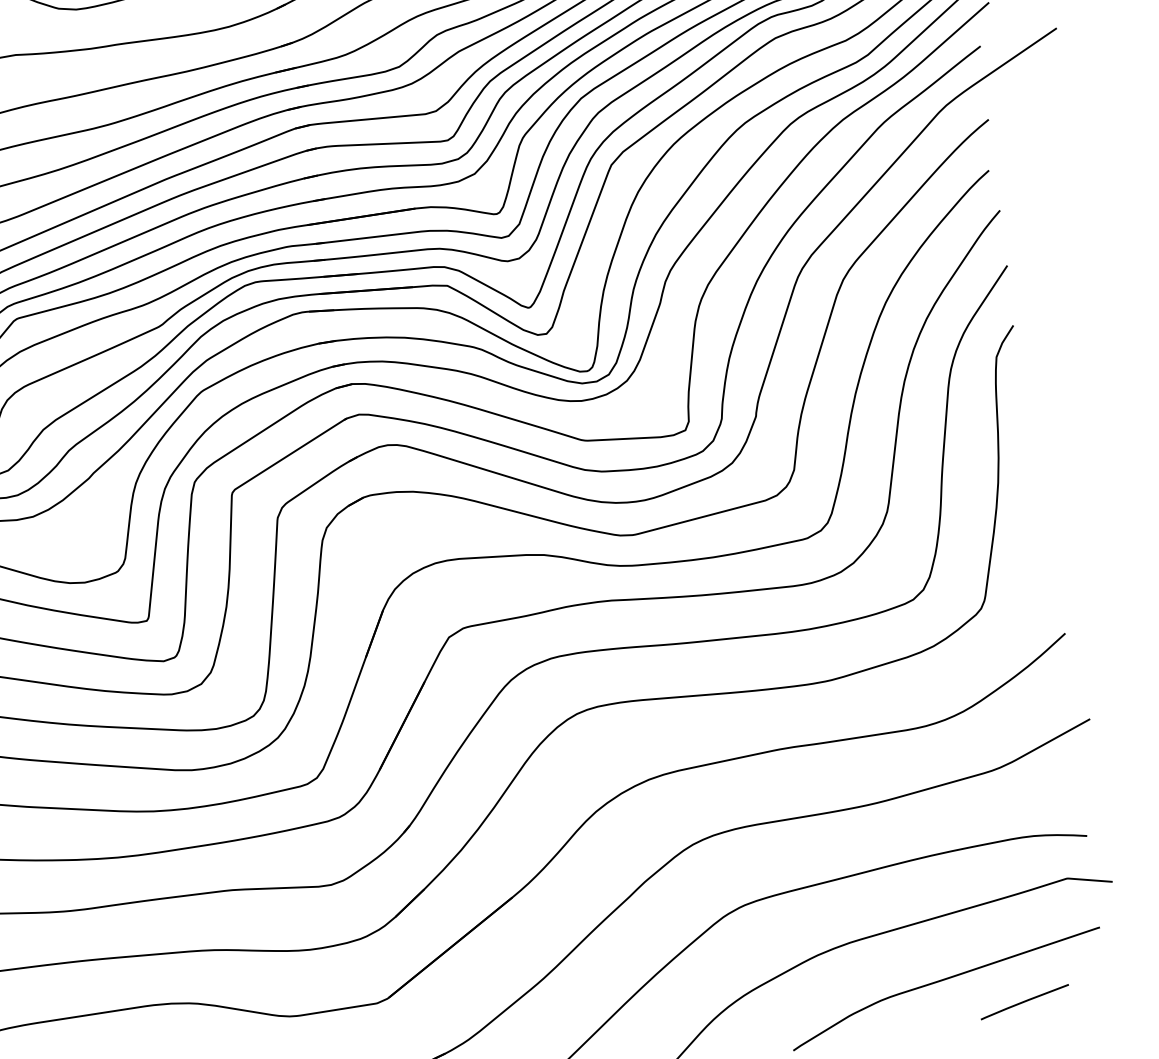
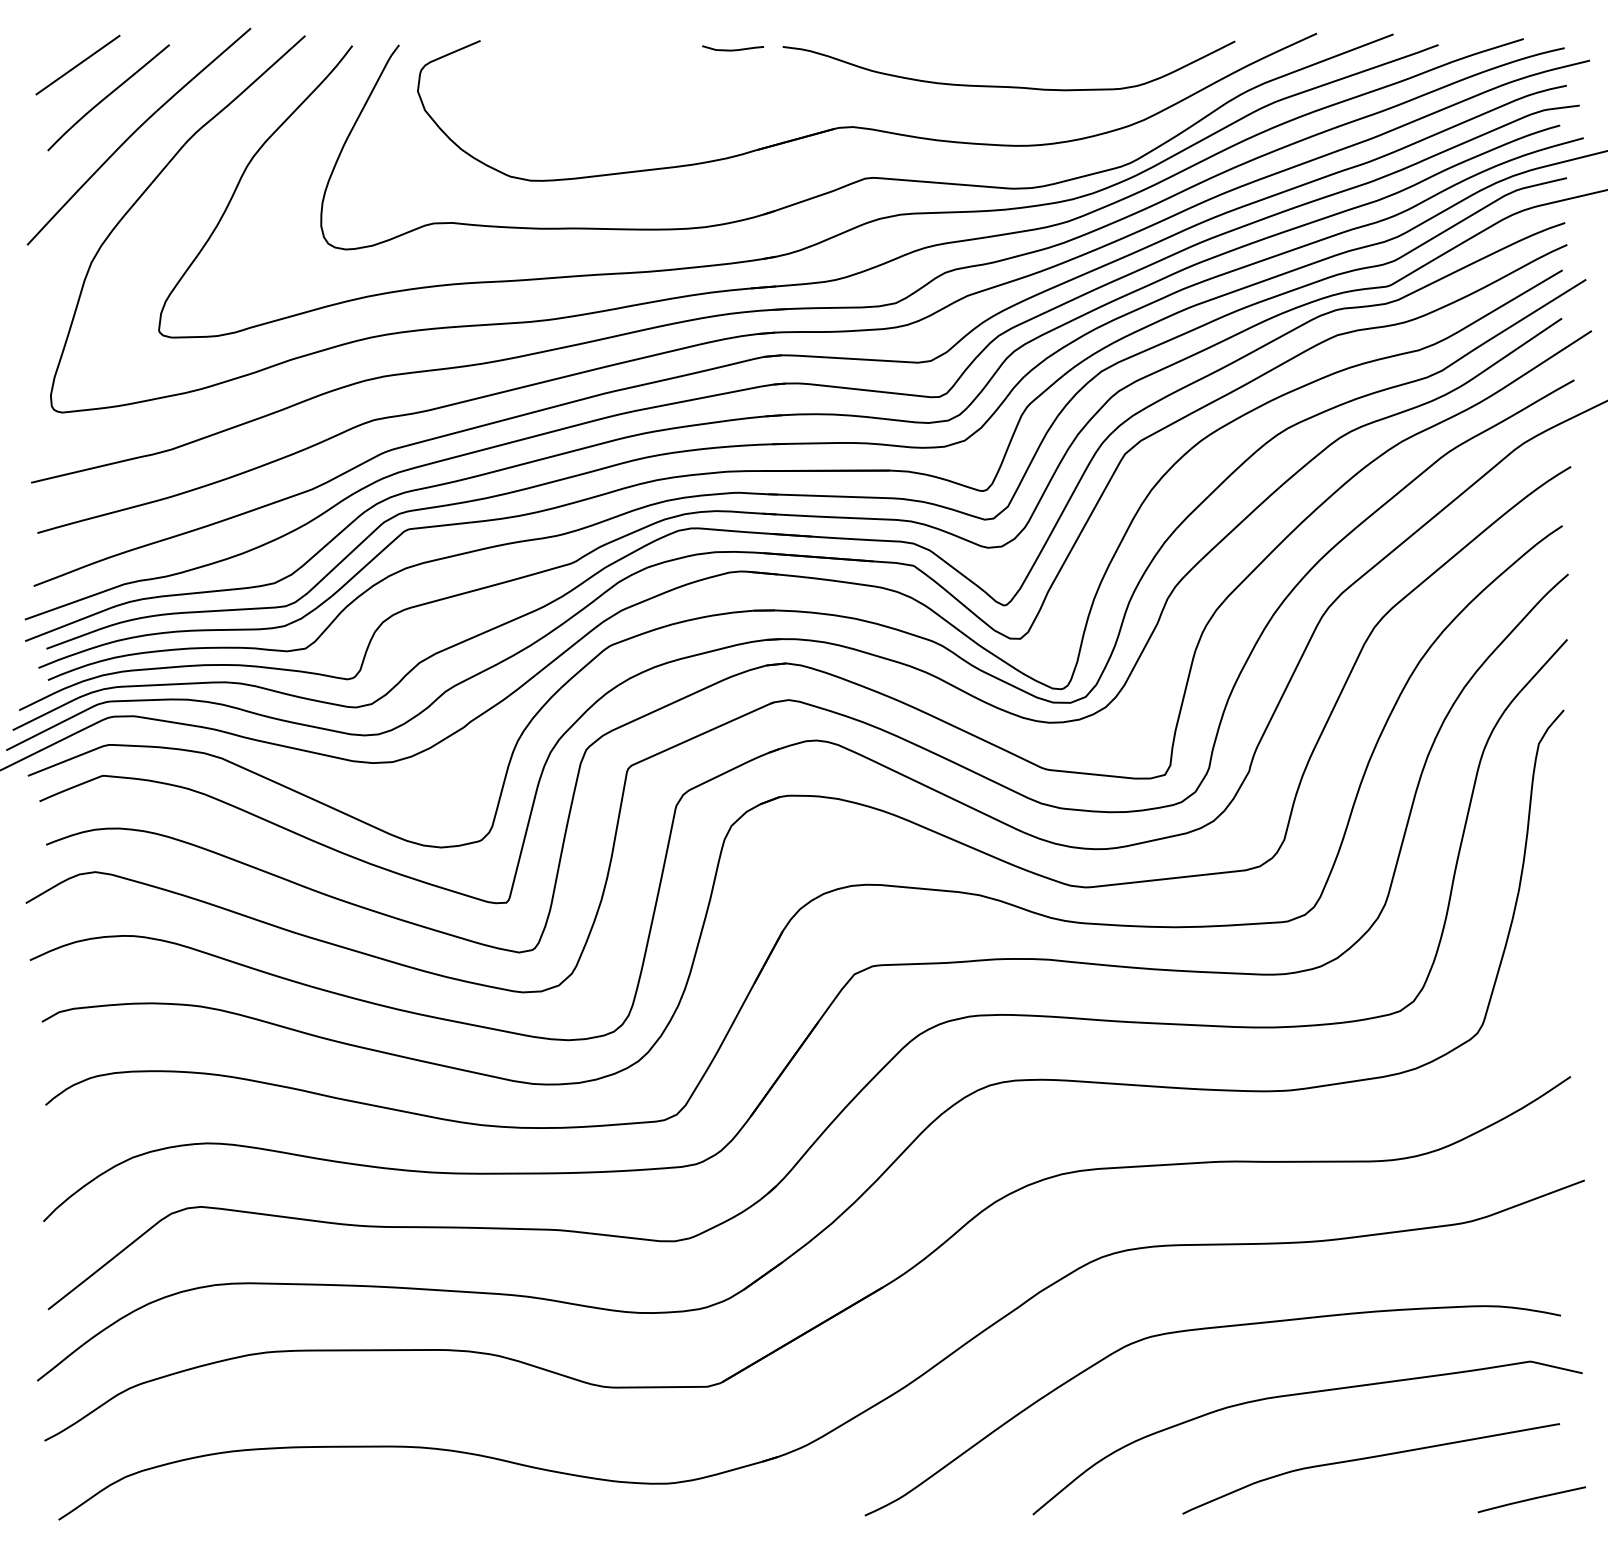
line: (1024, 1001) -> (1531, 1499), moved

